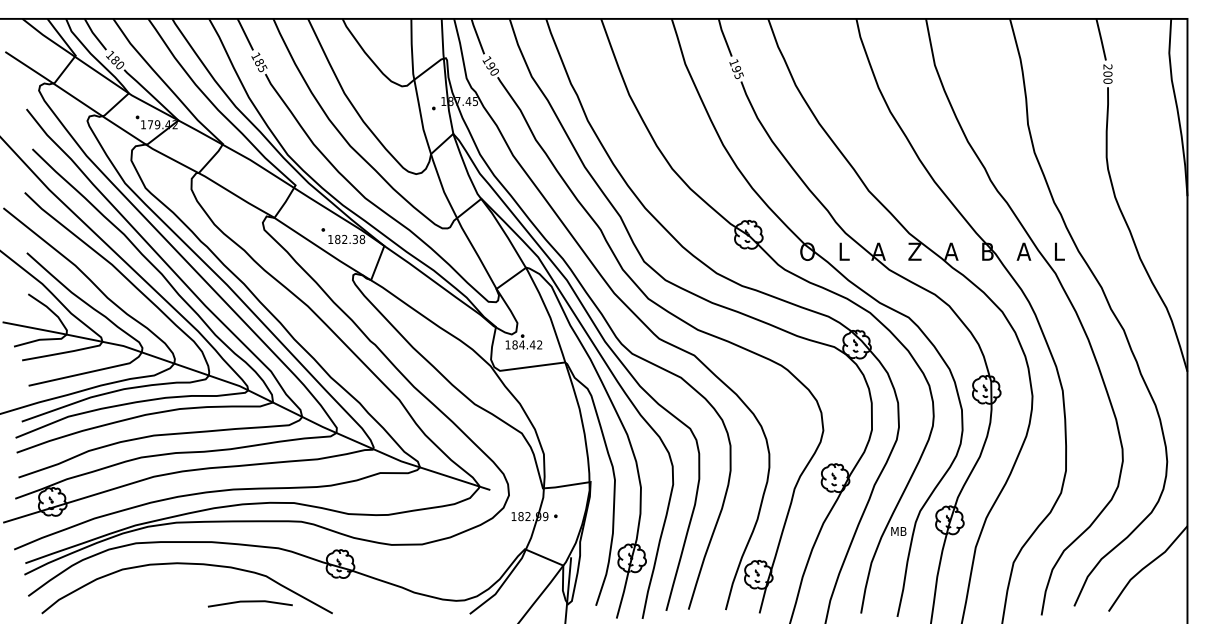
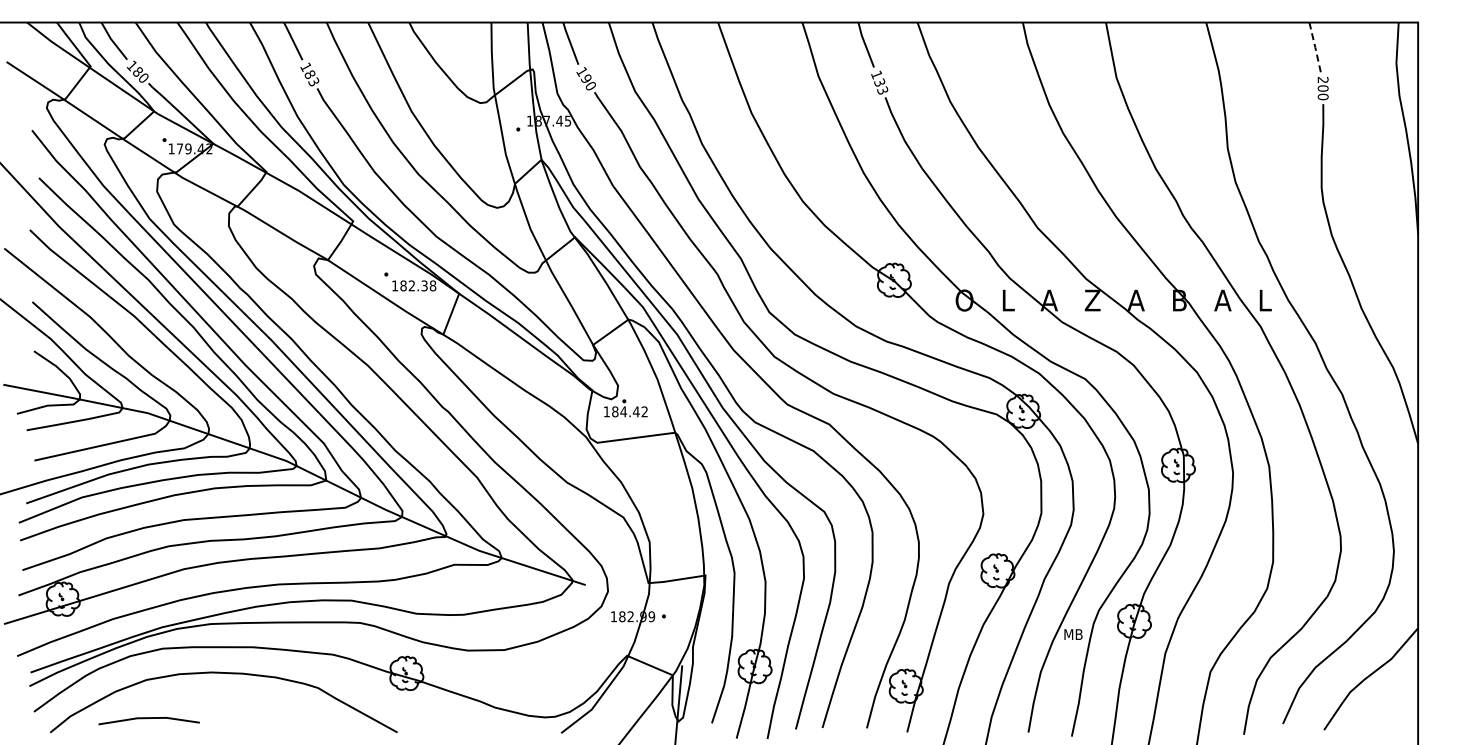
line: (1101, 39) -> (1315, 47), solid -> dashed
text: (264, 68) -> (315, 81), 185 -> 183
text: (738, 72) -> (881, 86), 195 -> 133
line: (249, 601) -> (148, 718), moved

